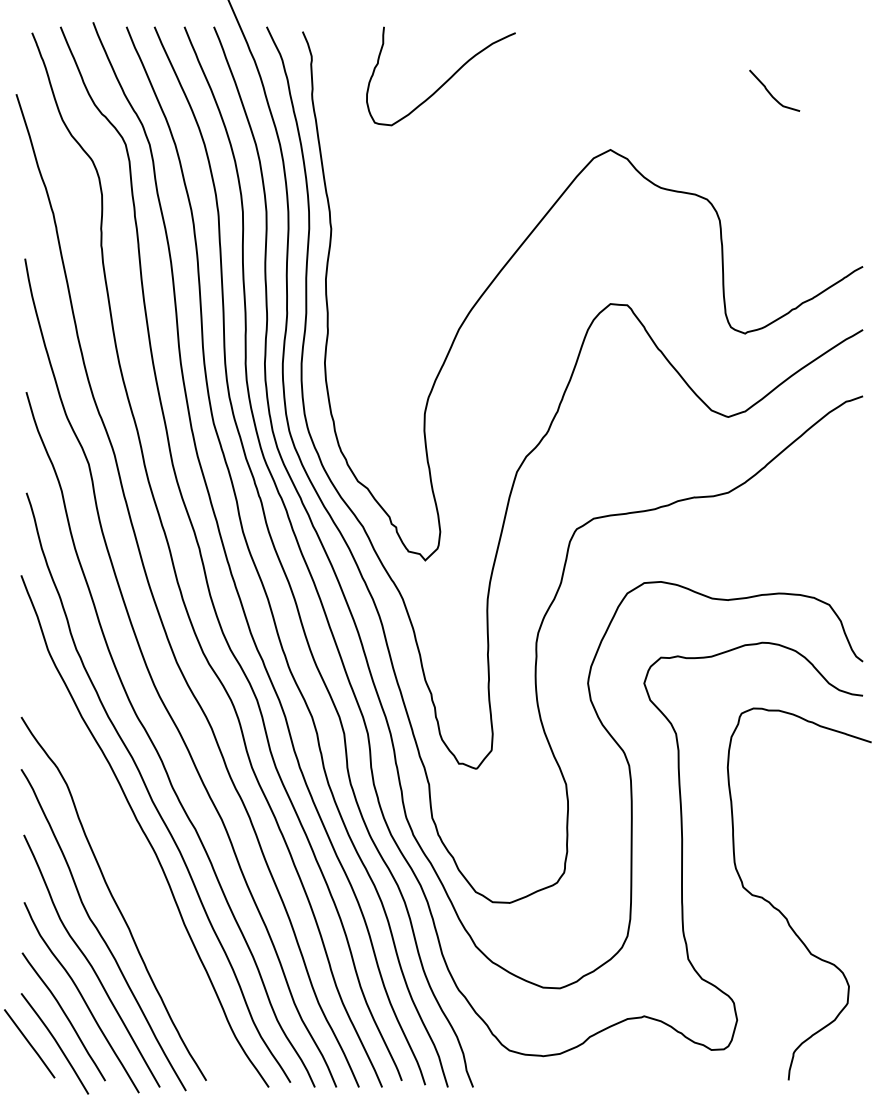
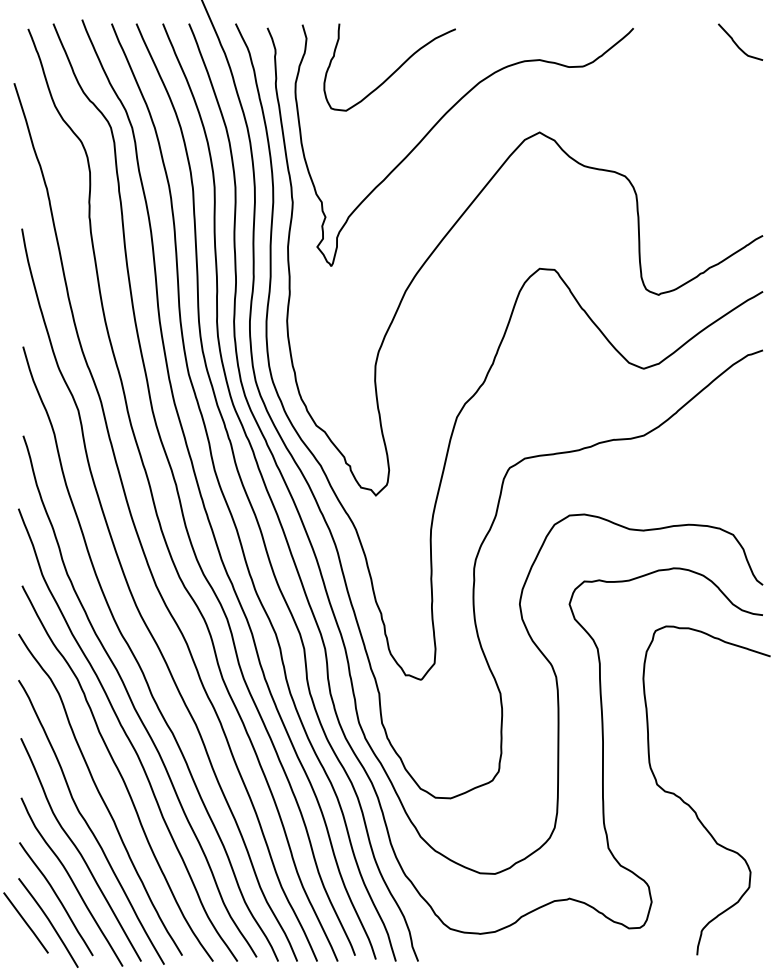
curve: (771, 93) -> (737, 44), moved
curve: (498, 136) -> (440, 120), added
curve: (134, 874) -> (118, 773), added

